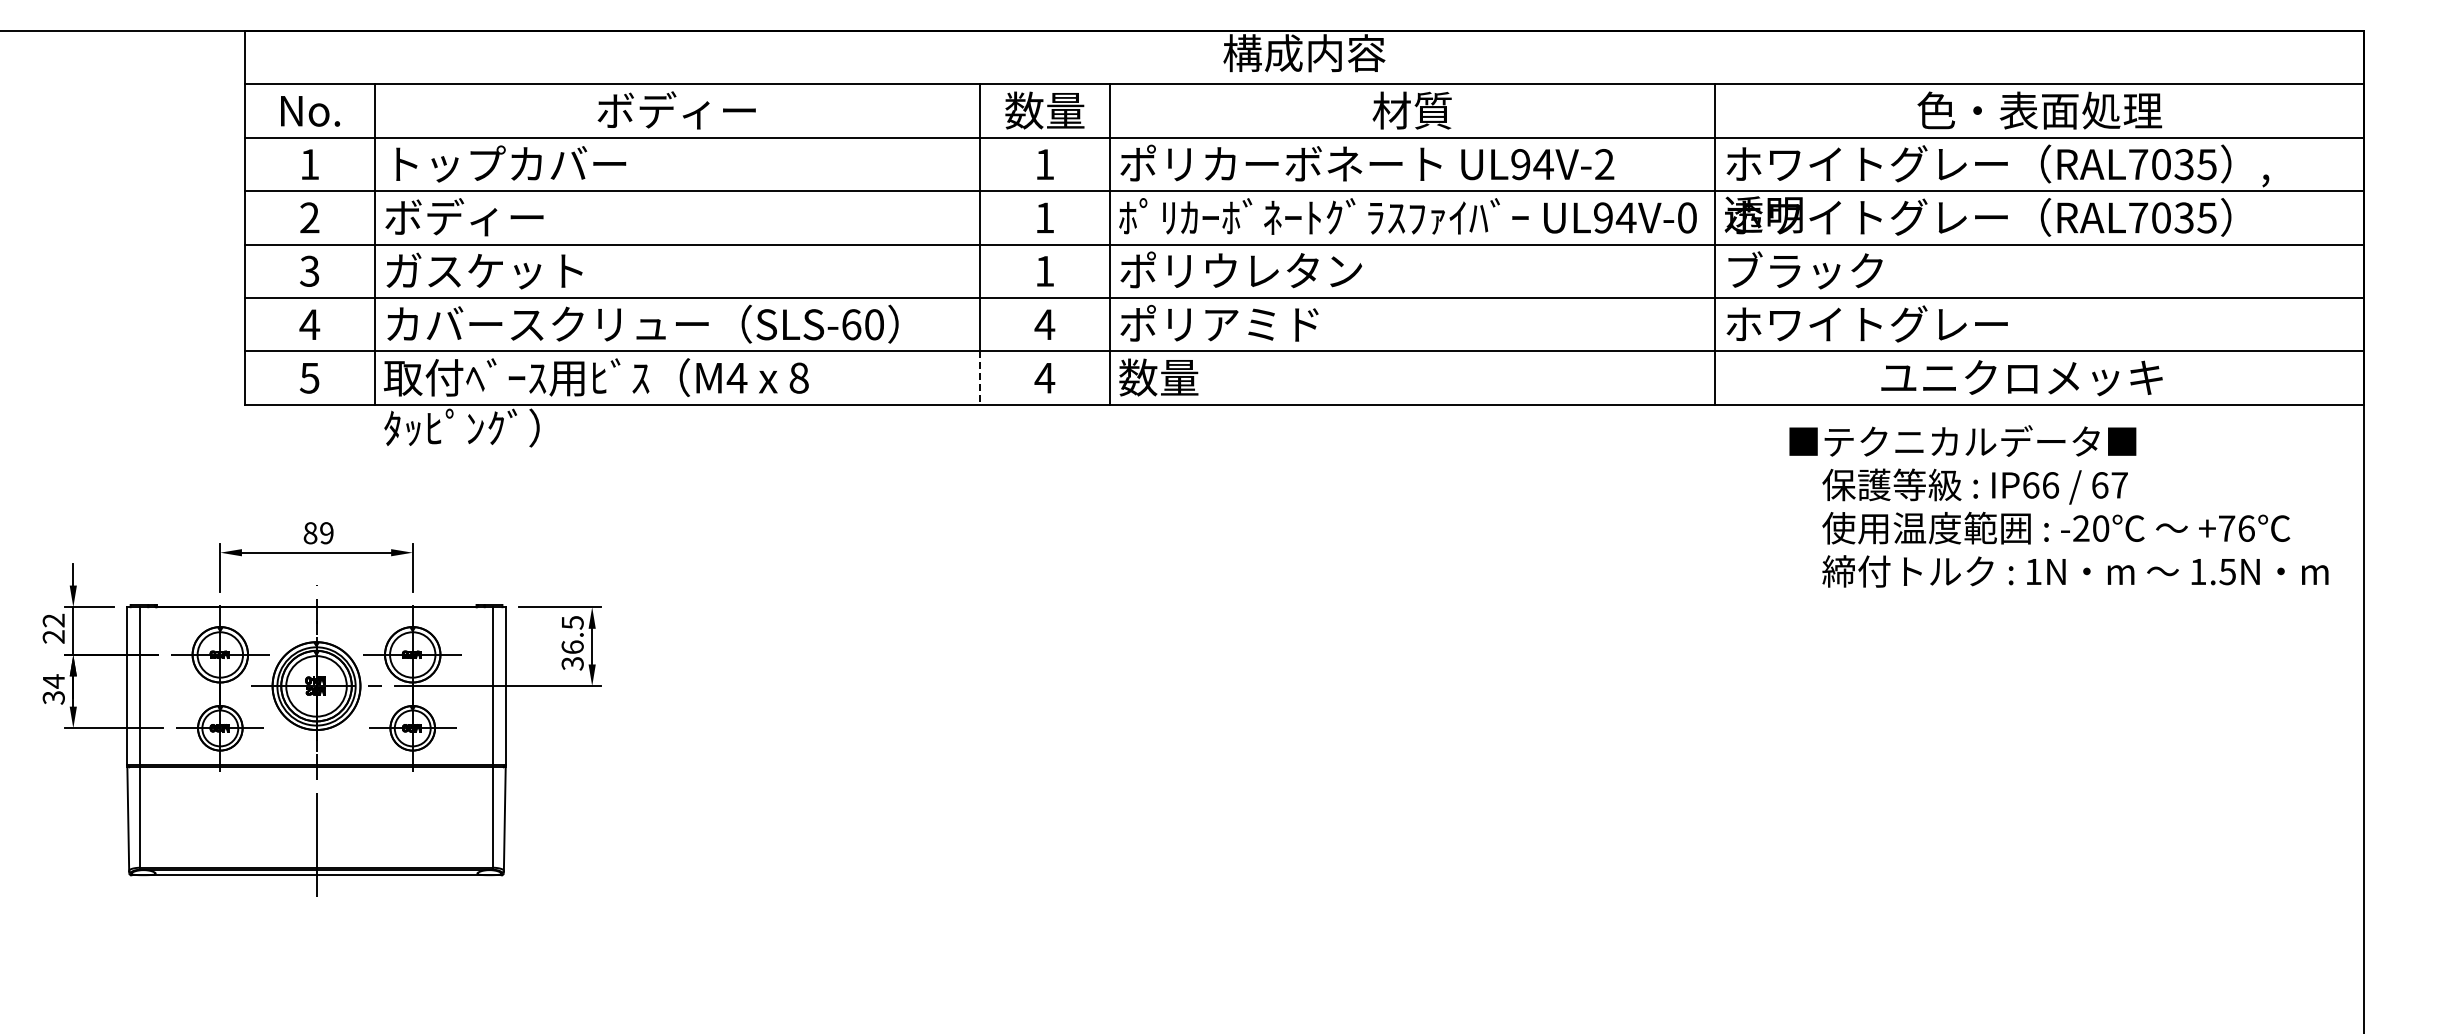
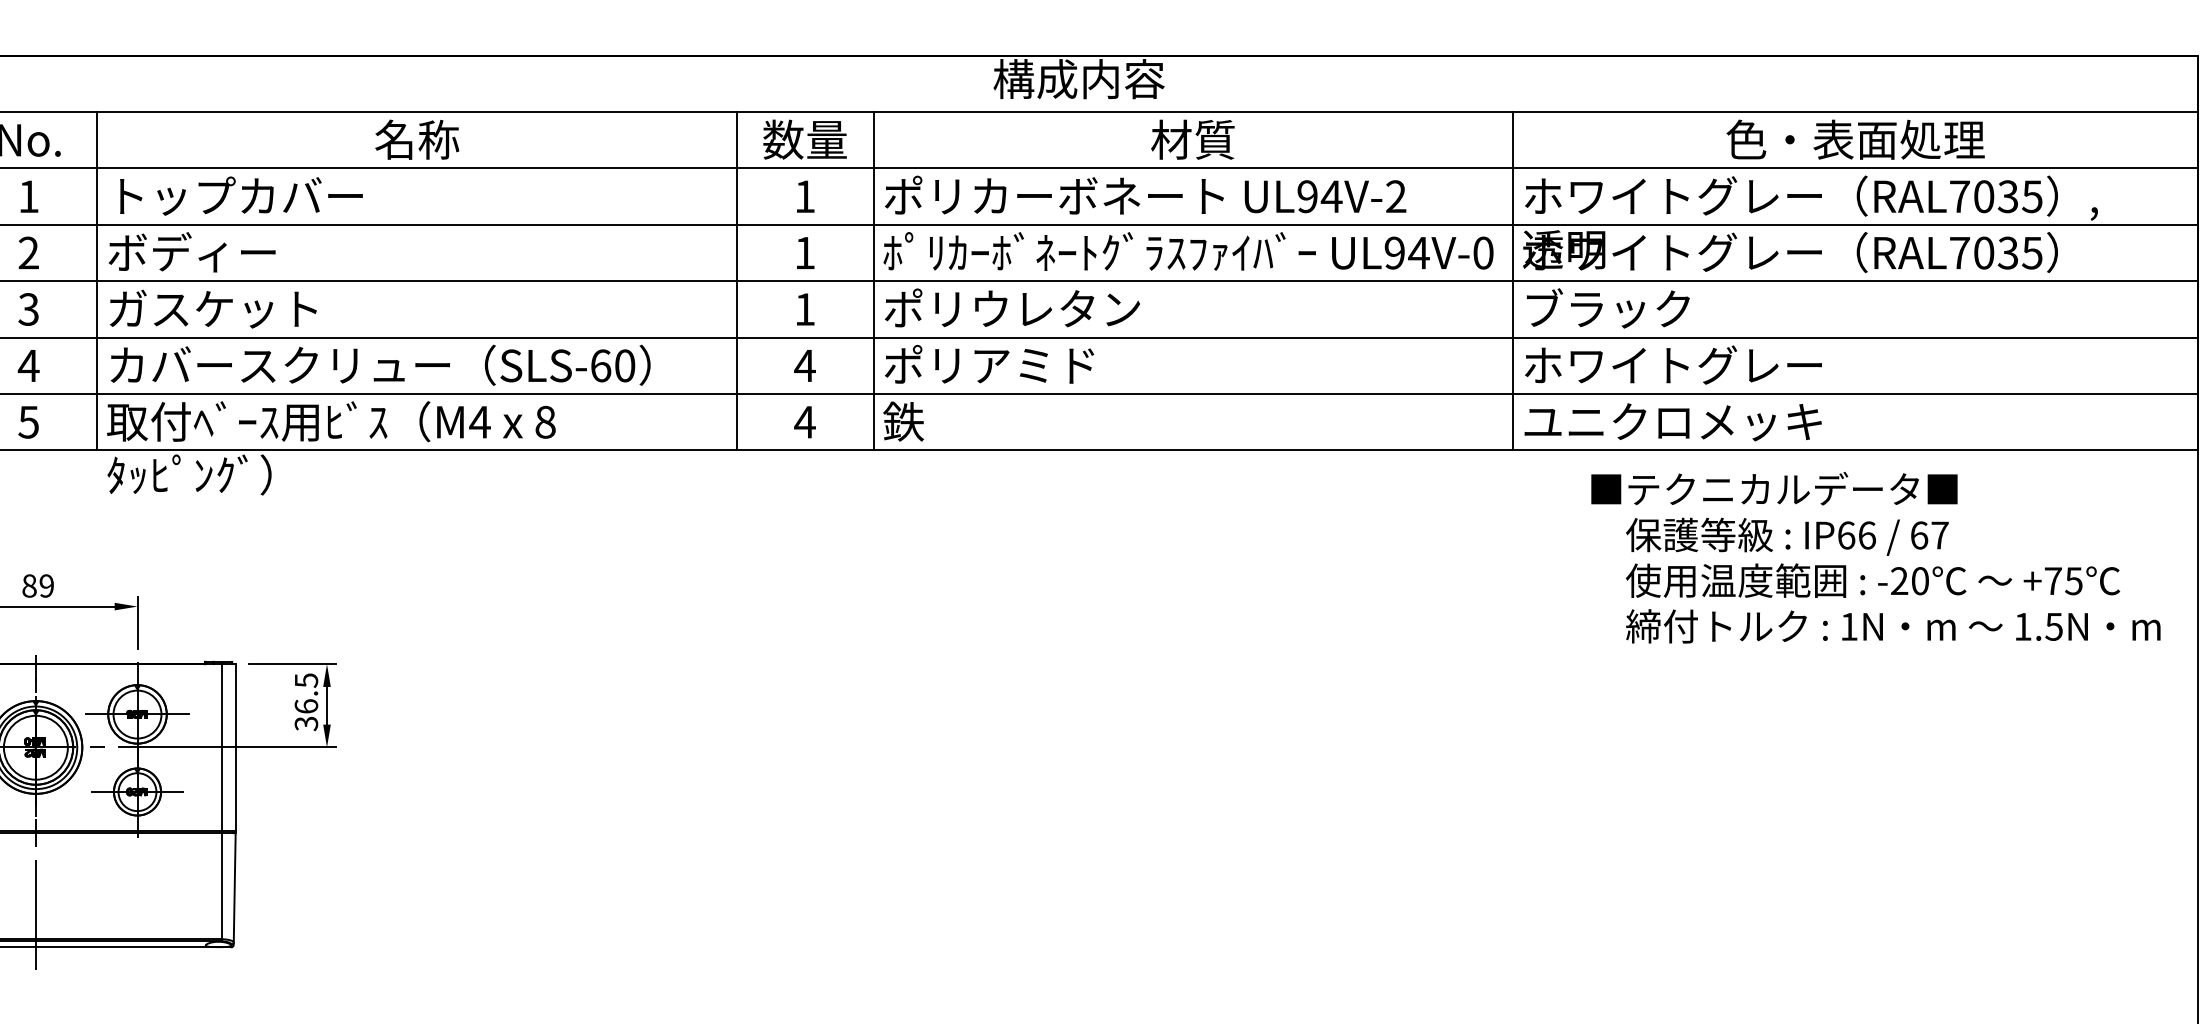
text: (676, 110) -> (416, 139), ボディー -> 名称
text: (1158, 377) -> (925, 421), 数量 -> 鉄
line: (980, 378) -> (737, 422), dashed -> solid
text: (2021, 378) -> (1672, 422), moved
text: (2246, 528) -> (2073, 581), +76 -> +75

